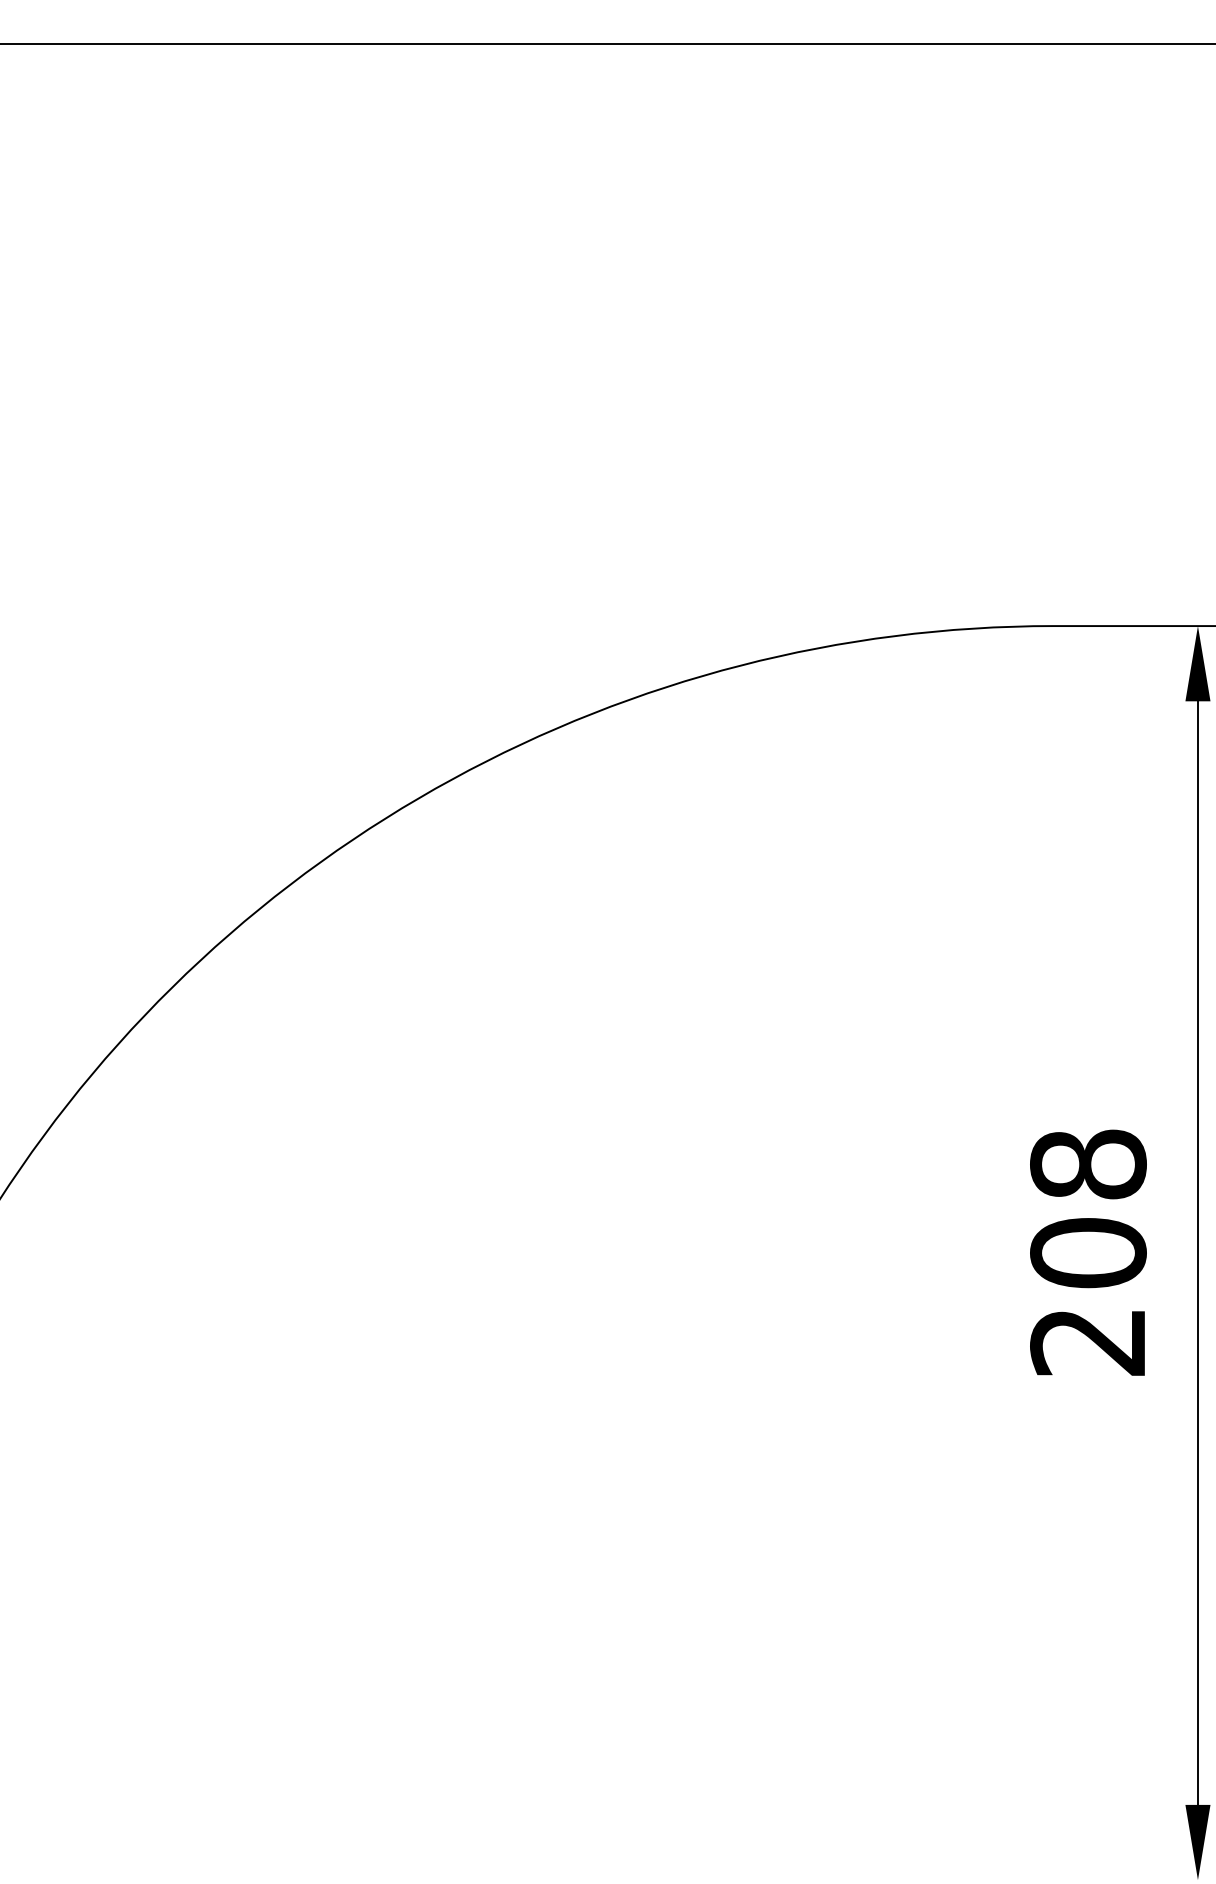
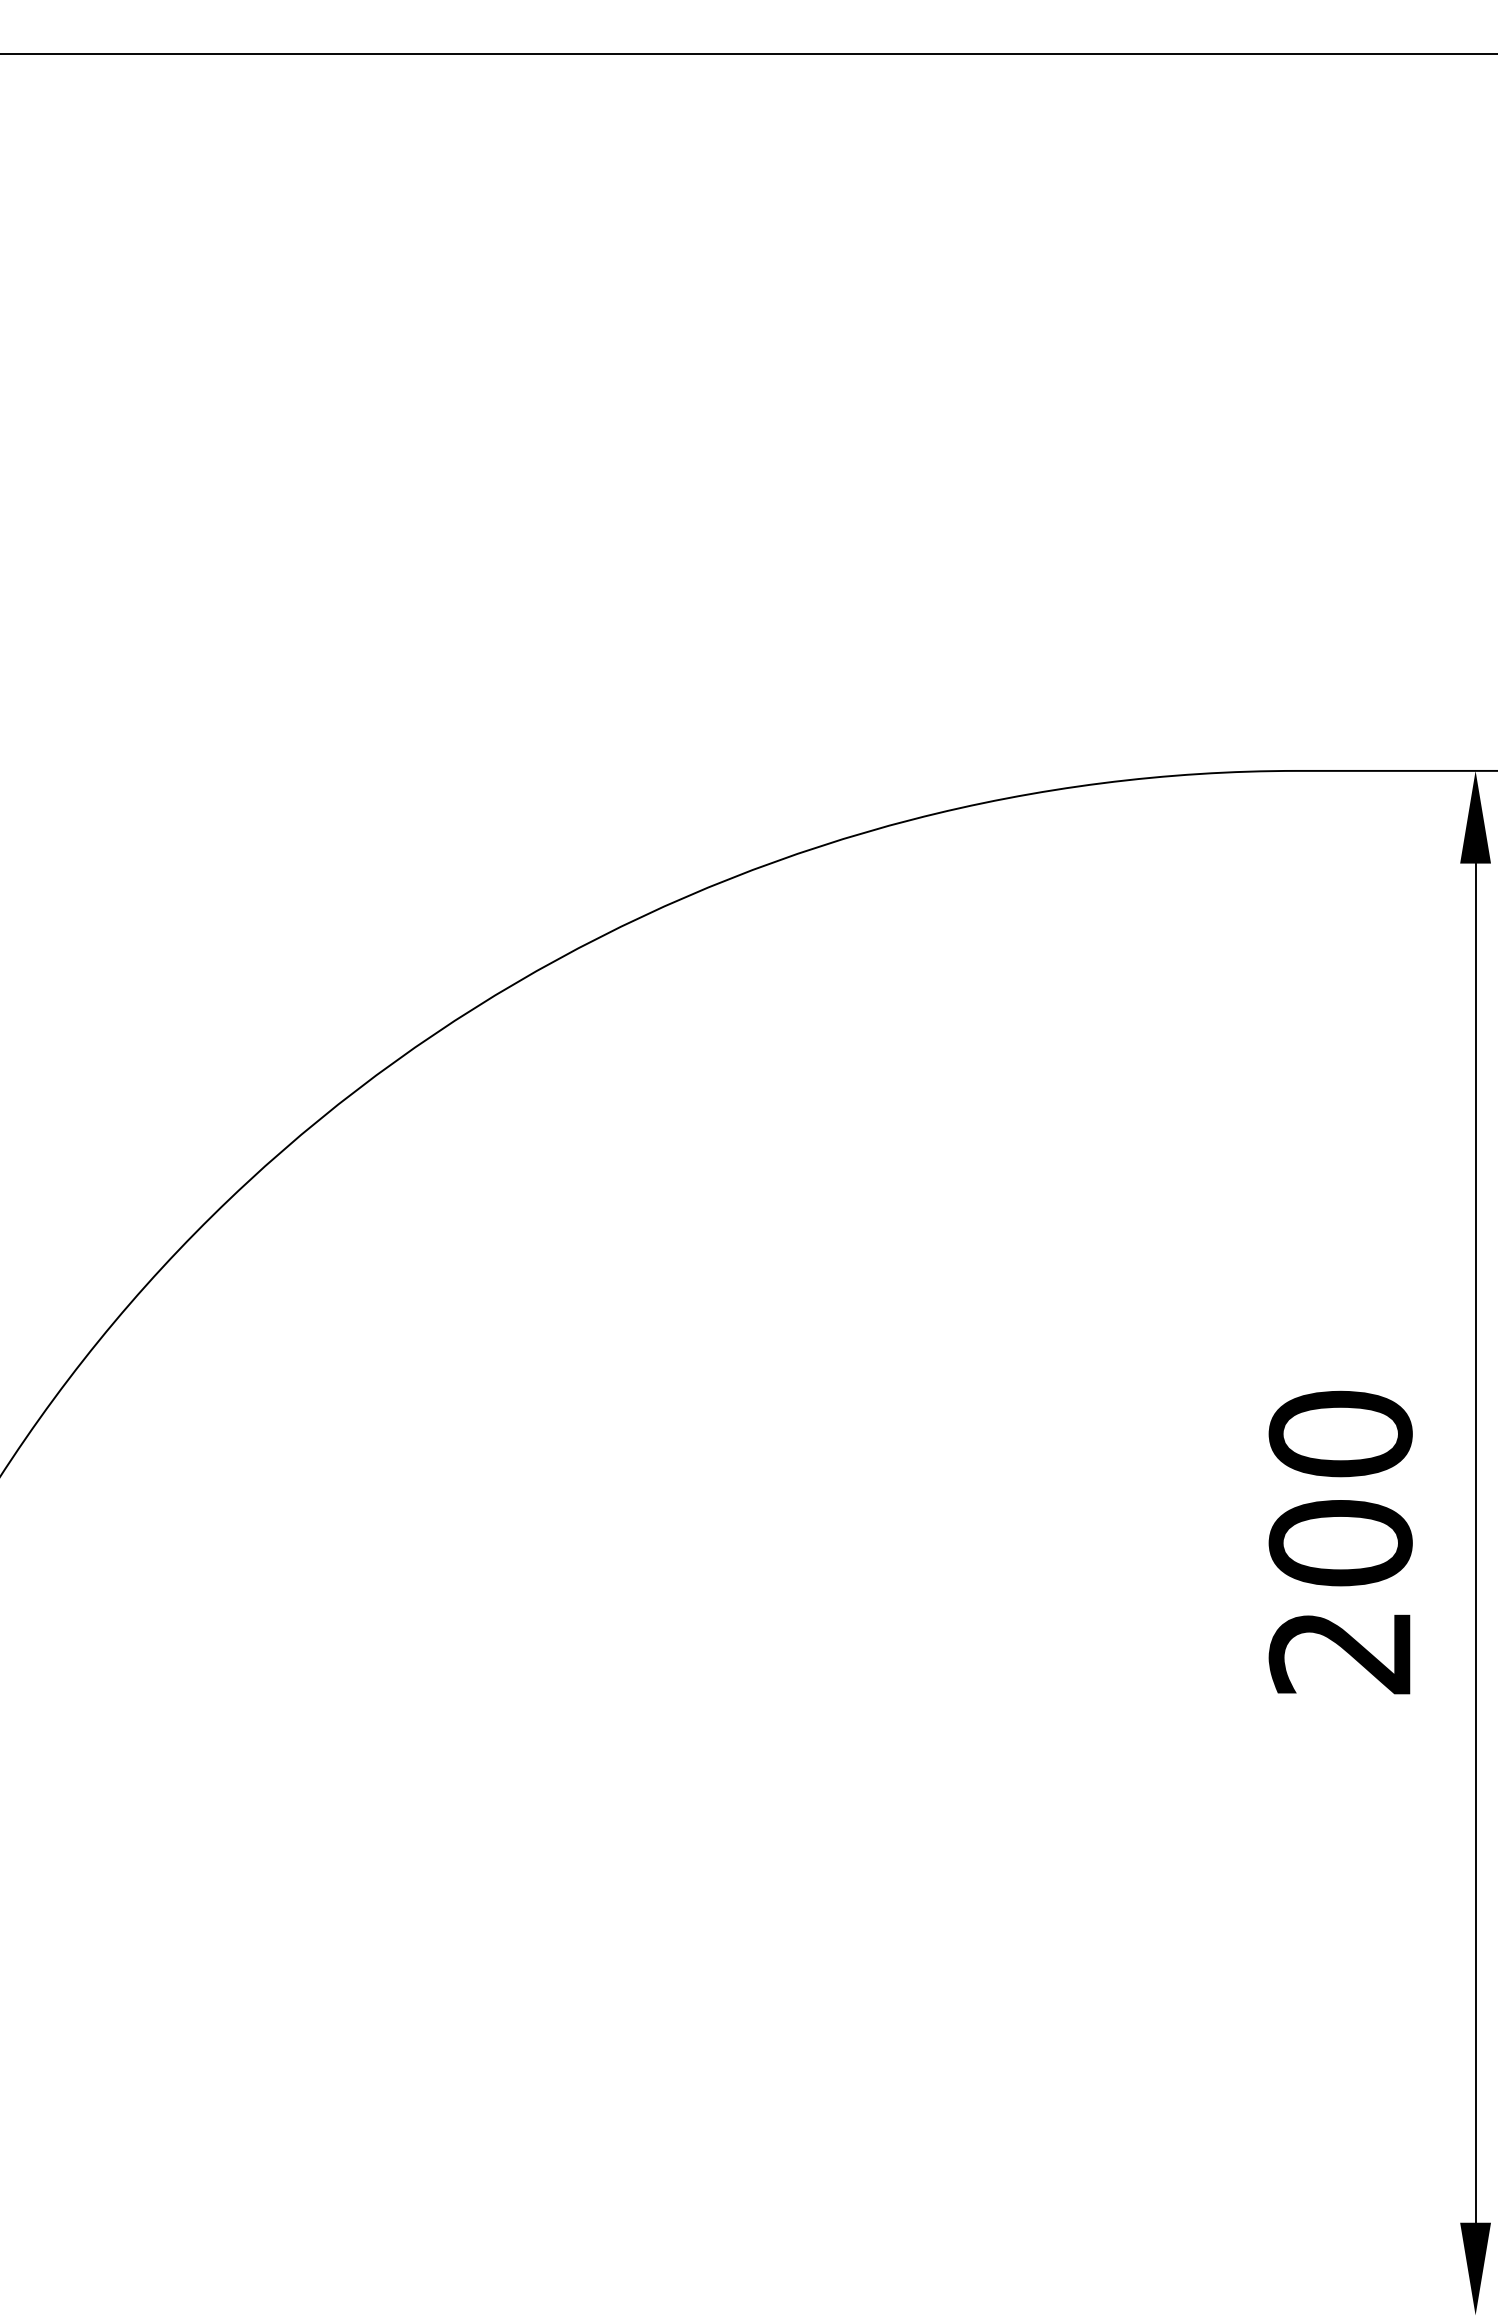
text: (1088, 1164) -> (1340, 1434), 208 -> 200

